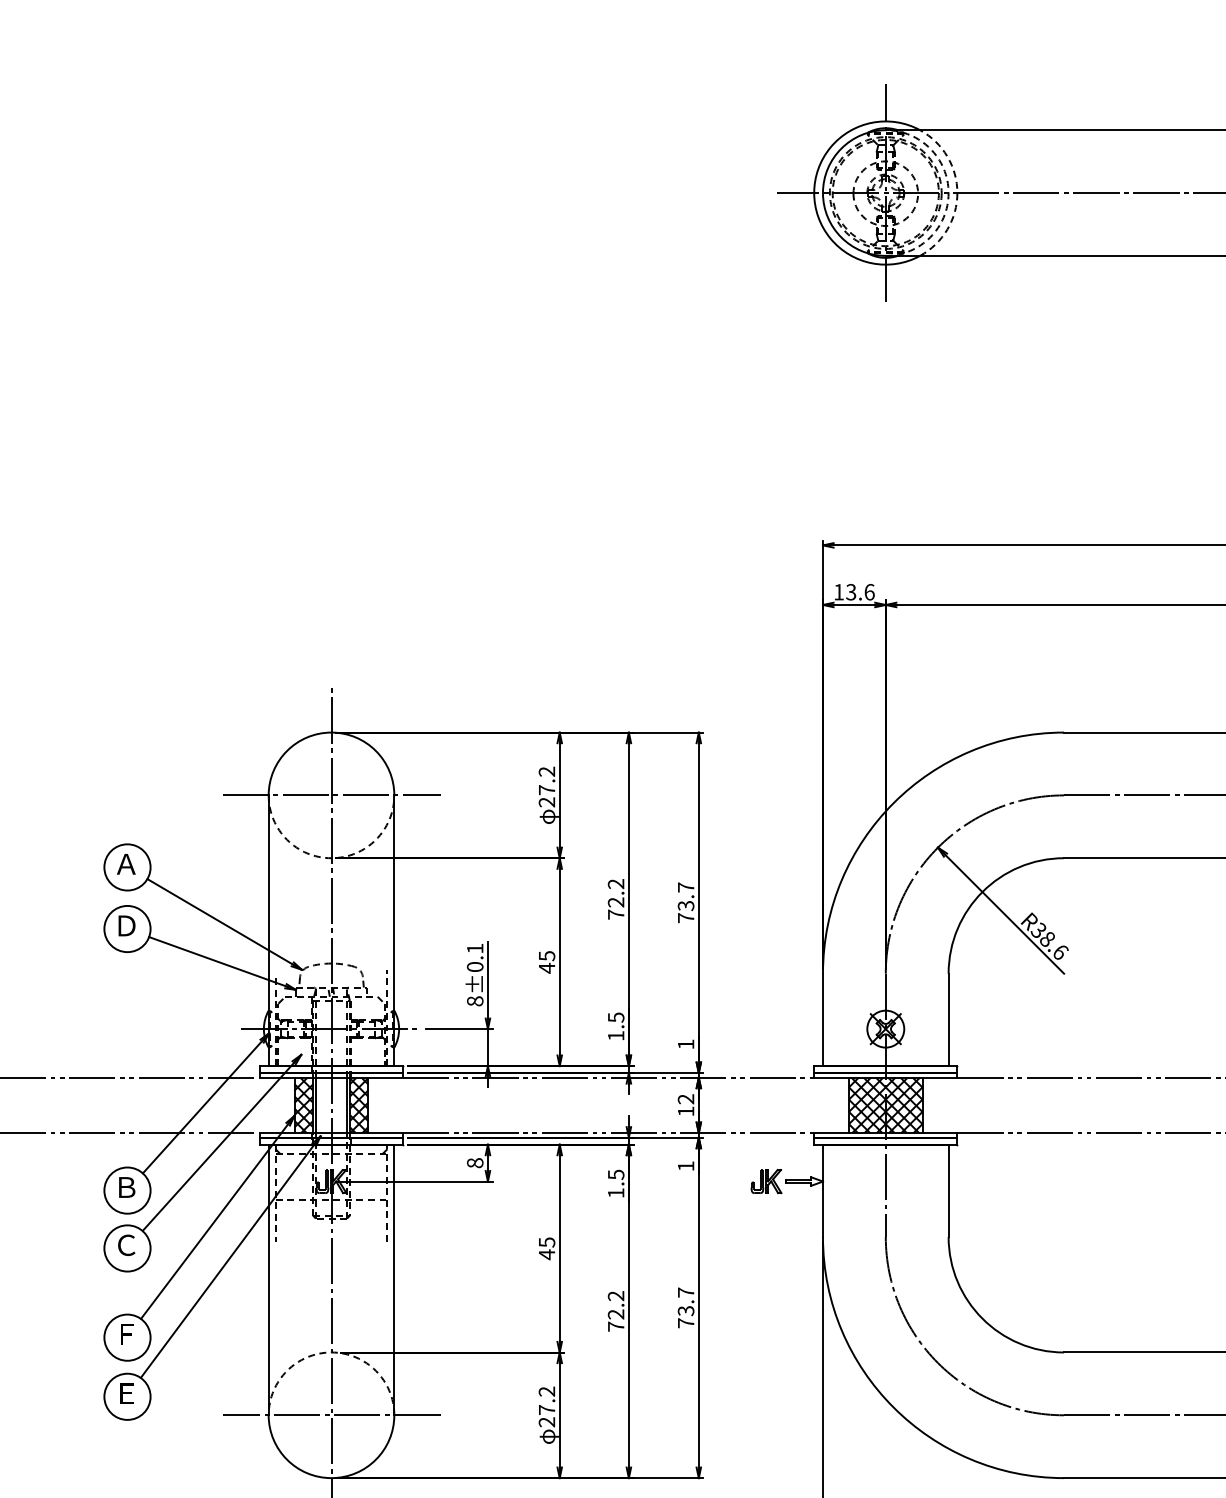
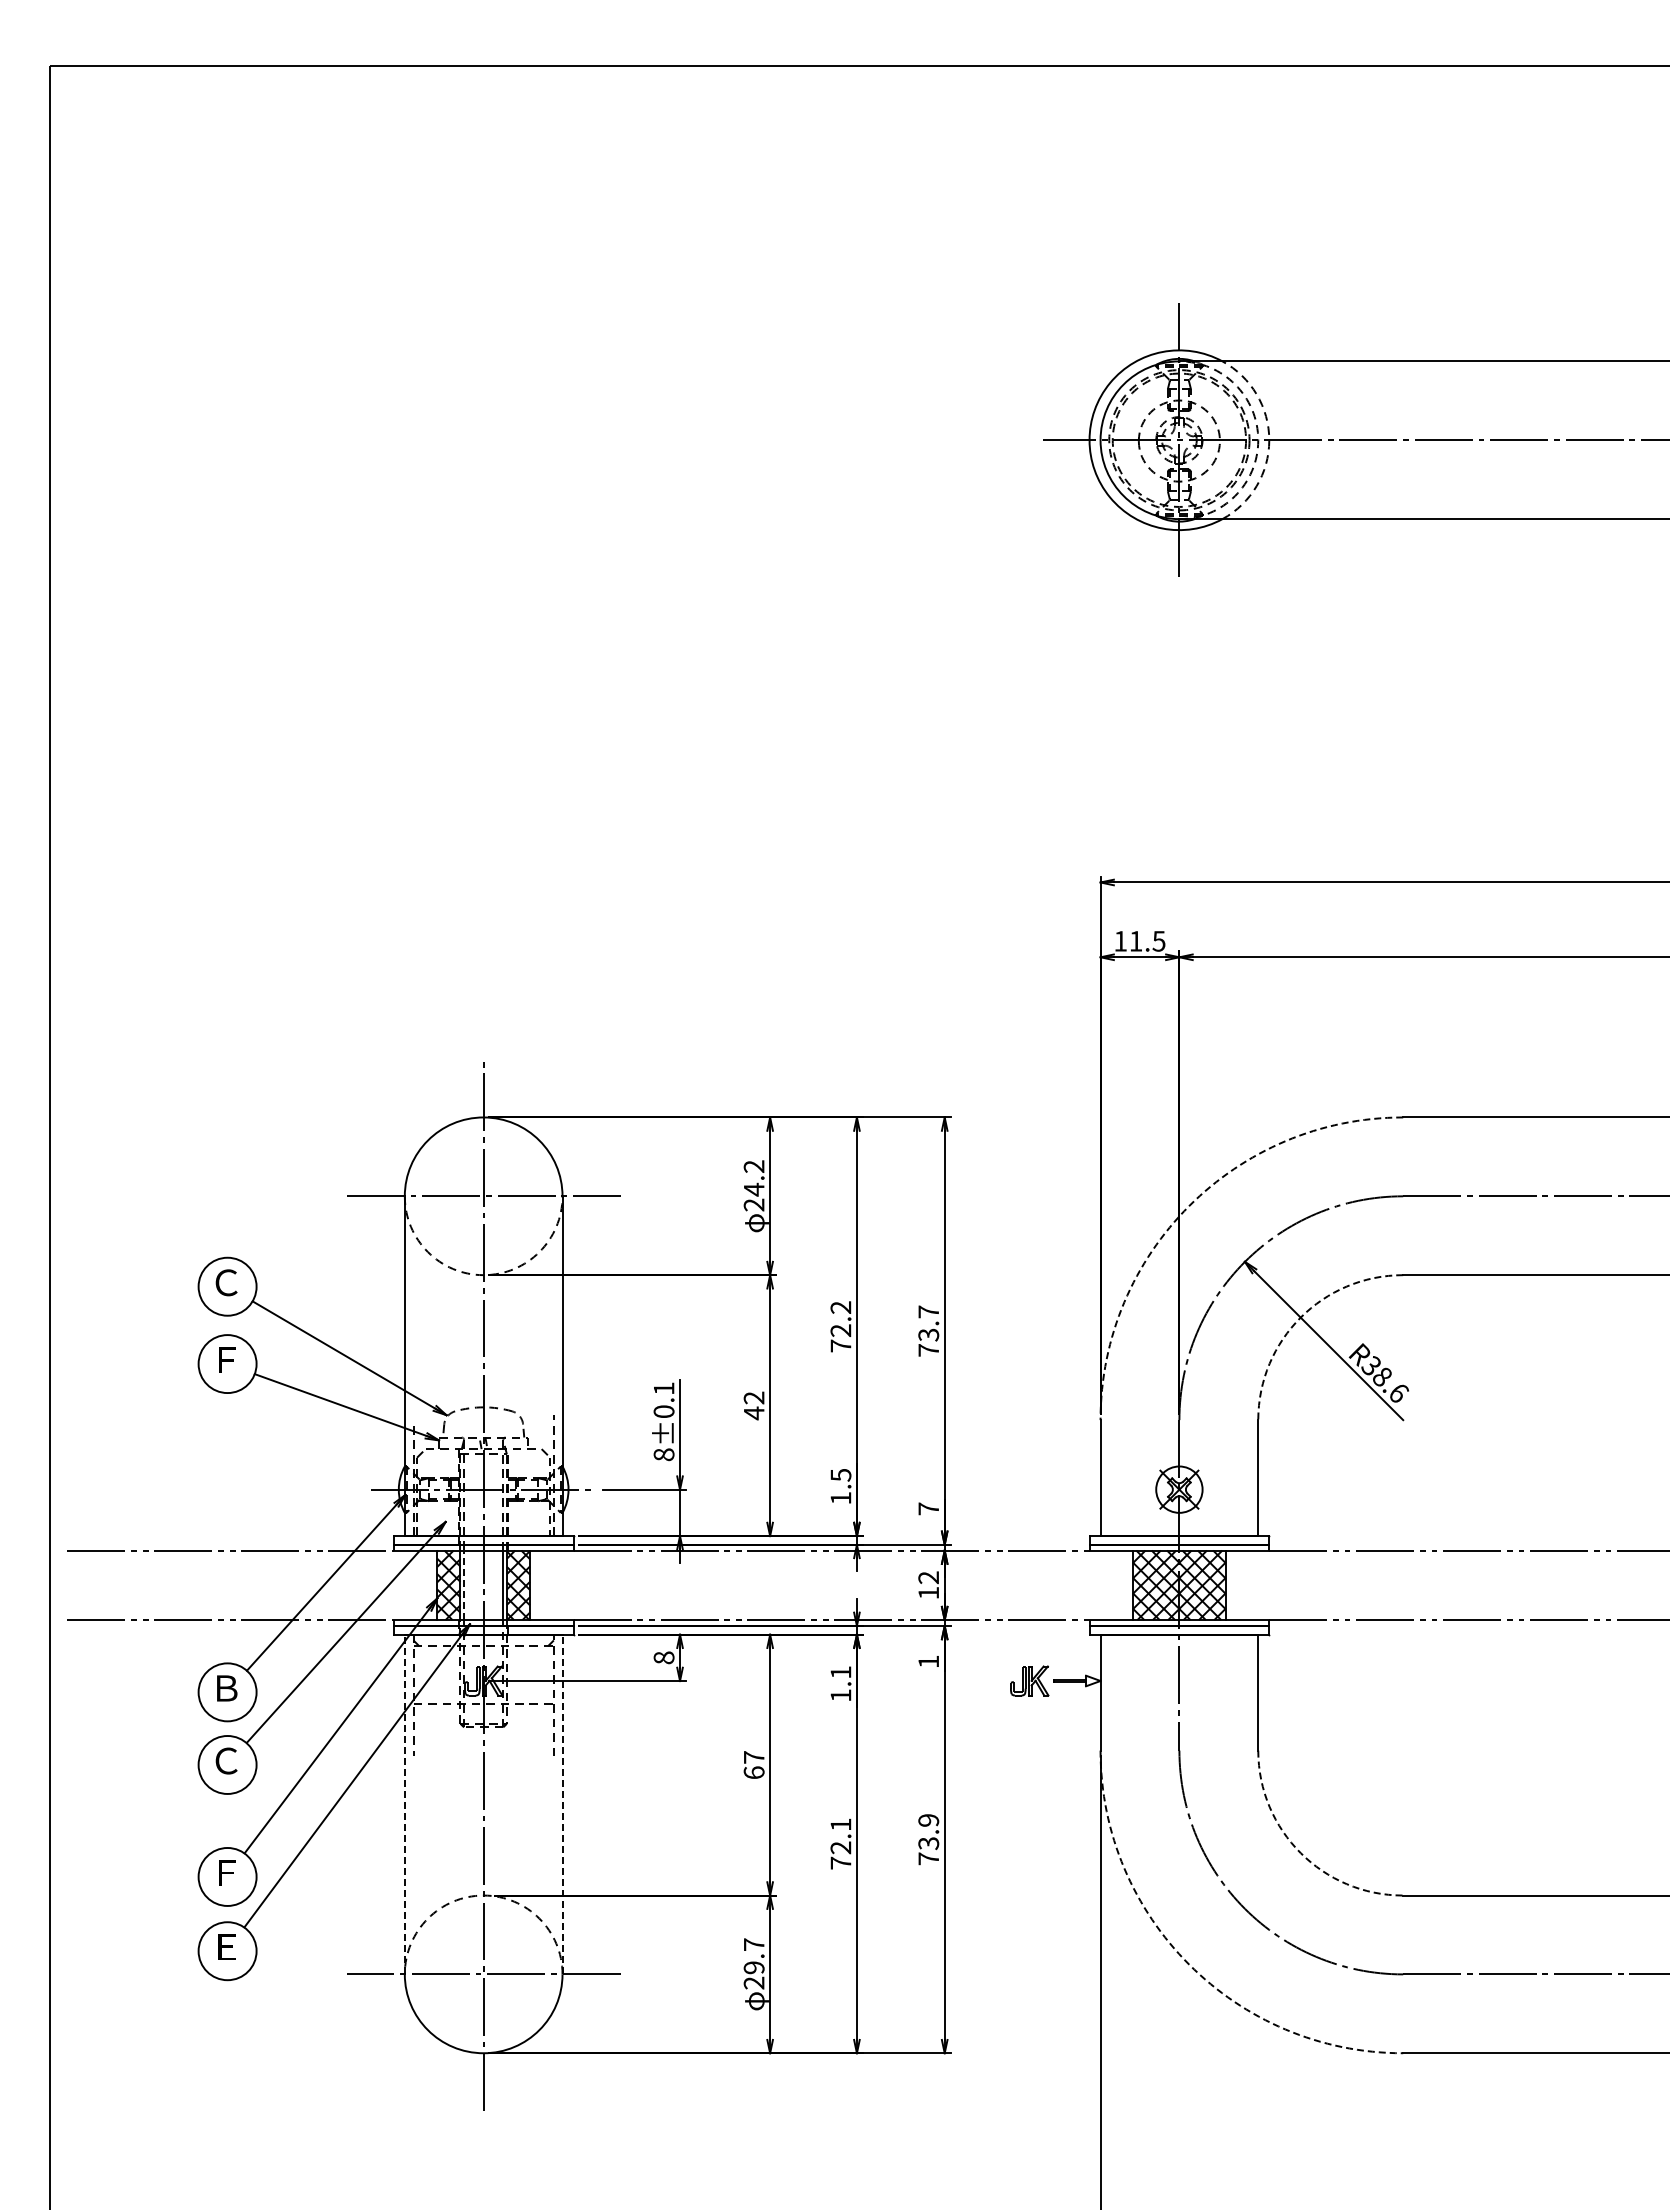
text: (860, 591) -> (1147, 940), 13.6 -> 11.5
text: (547, 789) -> (754, 1189), 27.2 -> 24.2
arc: (893, 803) -> (1189, 1206), solid -> dashed
text: (125, 864) -> (225, 1282), Ａ -> Ｃ
arc: (982, 891) -> (1300, 1317), solid -> dashed
text: (126, 926) -> (226, 1360), Ｄ -> Ｆ
text: (546, 955) -> (753, 1397), 45 -> 42
text: (685, 1044) -> (928, 1508), 1 -> 7
line: (316, 1105) -> (464, 1585), solid -> dashed
text: (615, 1174) -> (840, 1672), 1.5 -> 1.1
text: (546, 1248) -> (753, 1765), 45 -> 67
line: (268, 1279) -> (404, 1804), solid -> dashed
line: (394, 1279) -> (562, 1804), solid -> dashed
text: (685, 1292) -> (928, 1820), 73.7 -> 73.9
text: (615, 1295) -> (840, 1824), 72.2 -> 72.1
arc: (982, 1318) -> (1300, 1853), solid -> dashed
text: (546, 1401) -> (753, 1956), 27.2 -> 29.7
arc: (893, 1407) -> (1189, 1964), solid -> dashed

